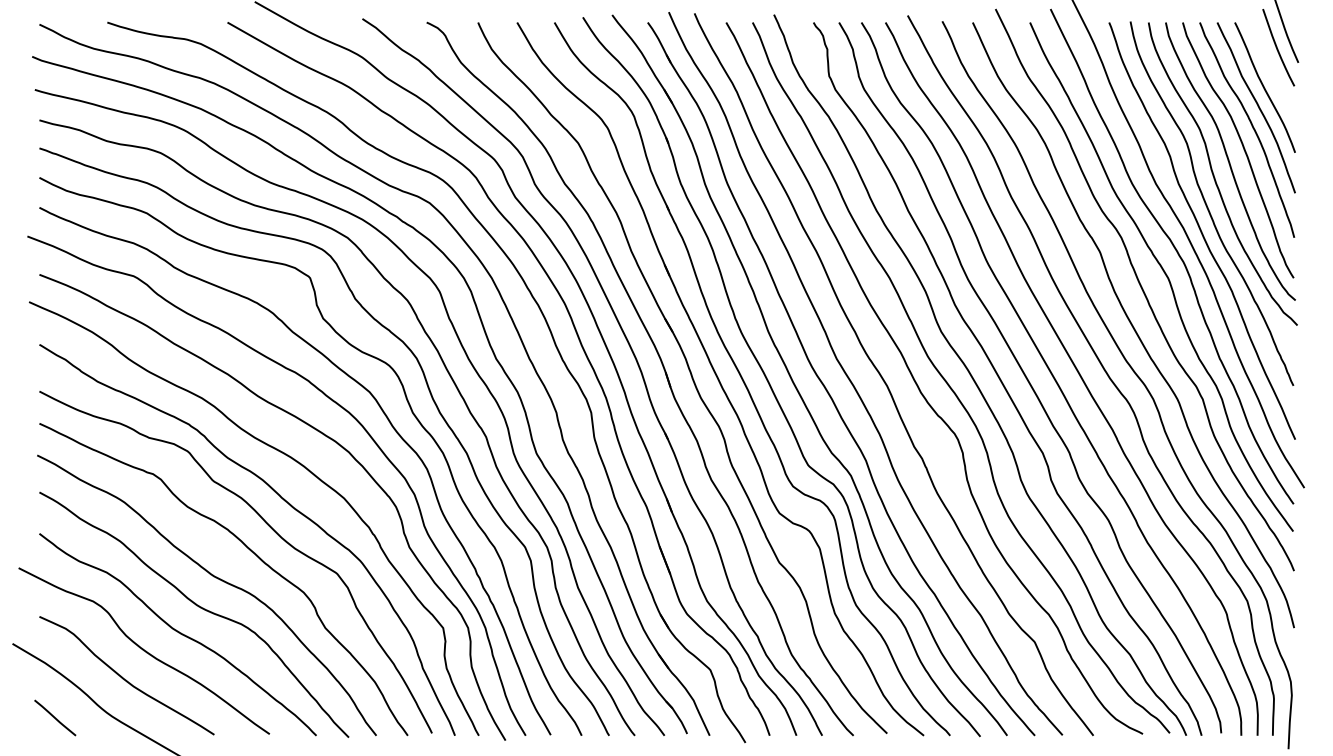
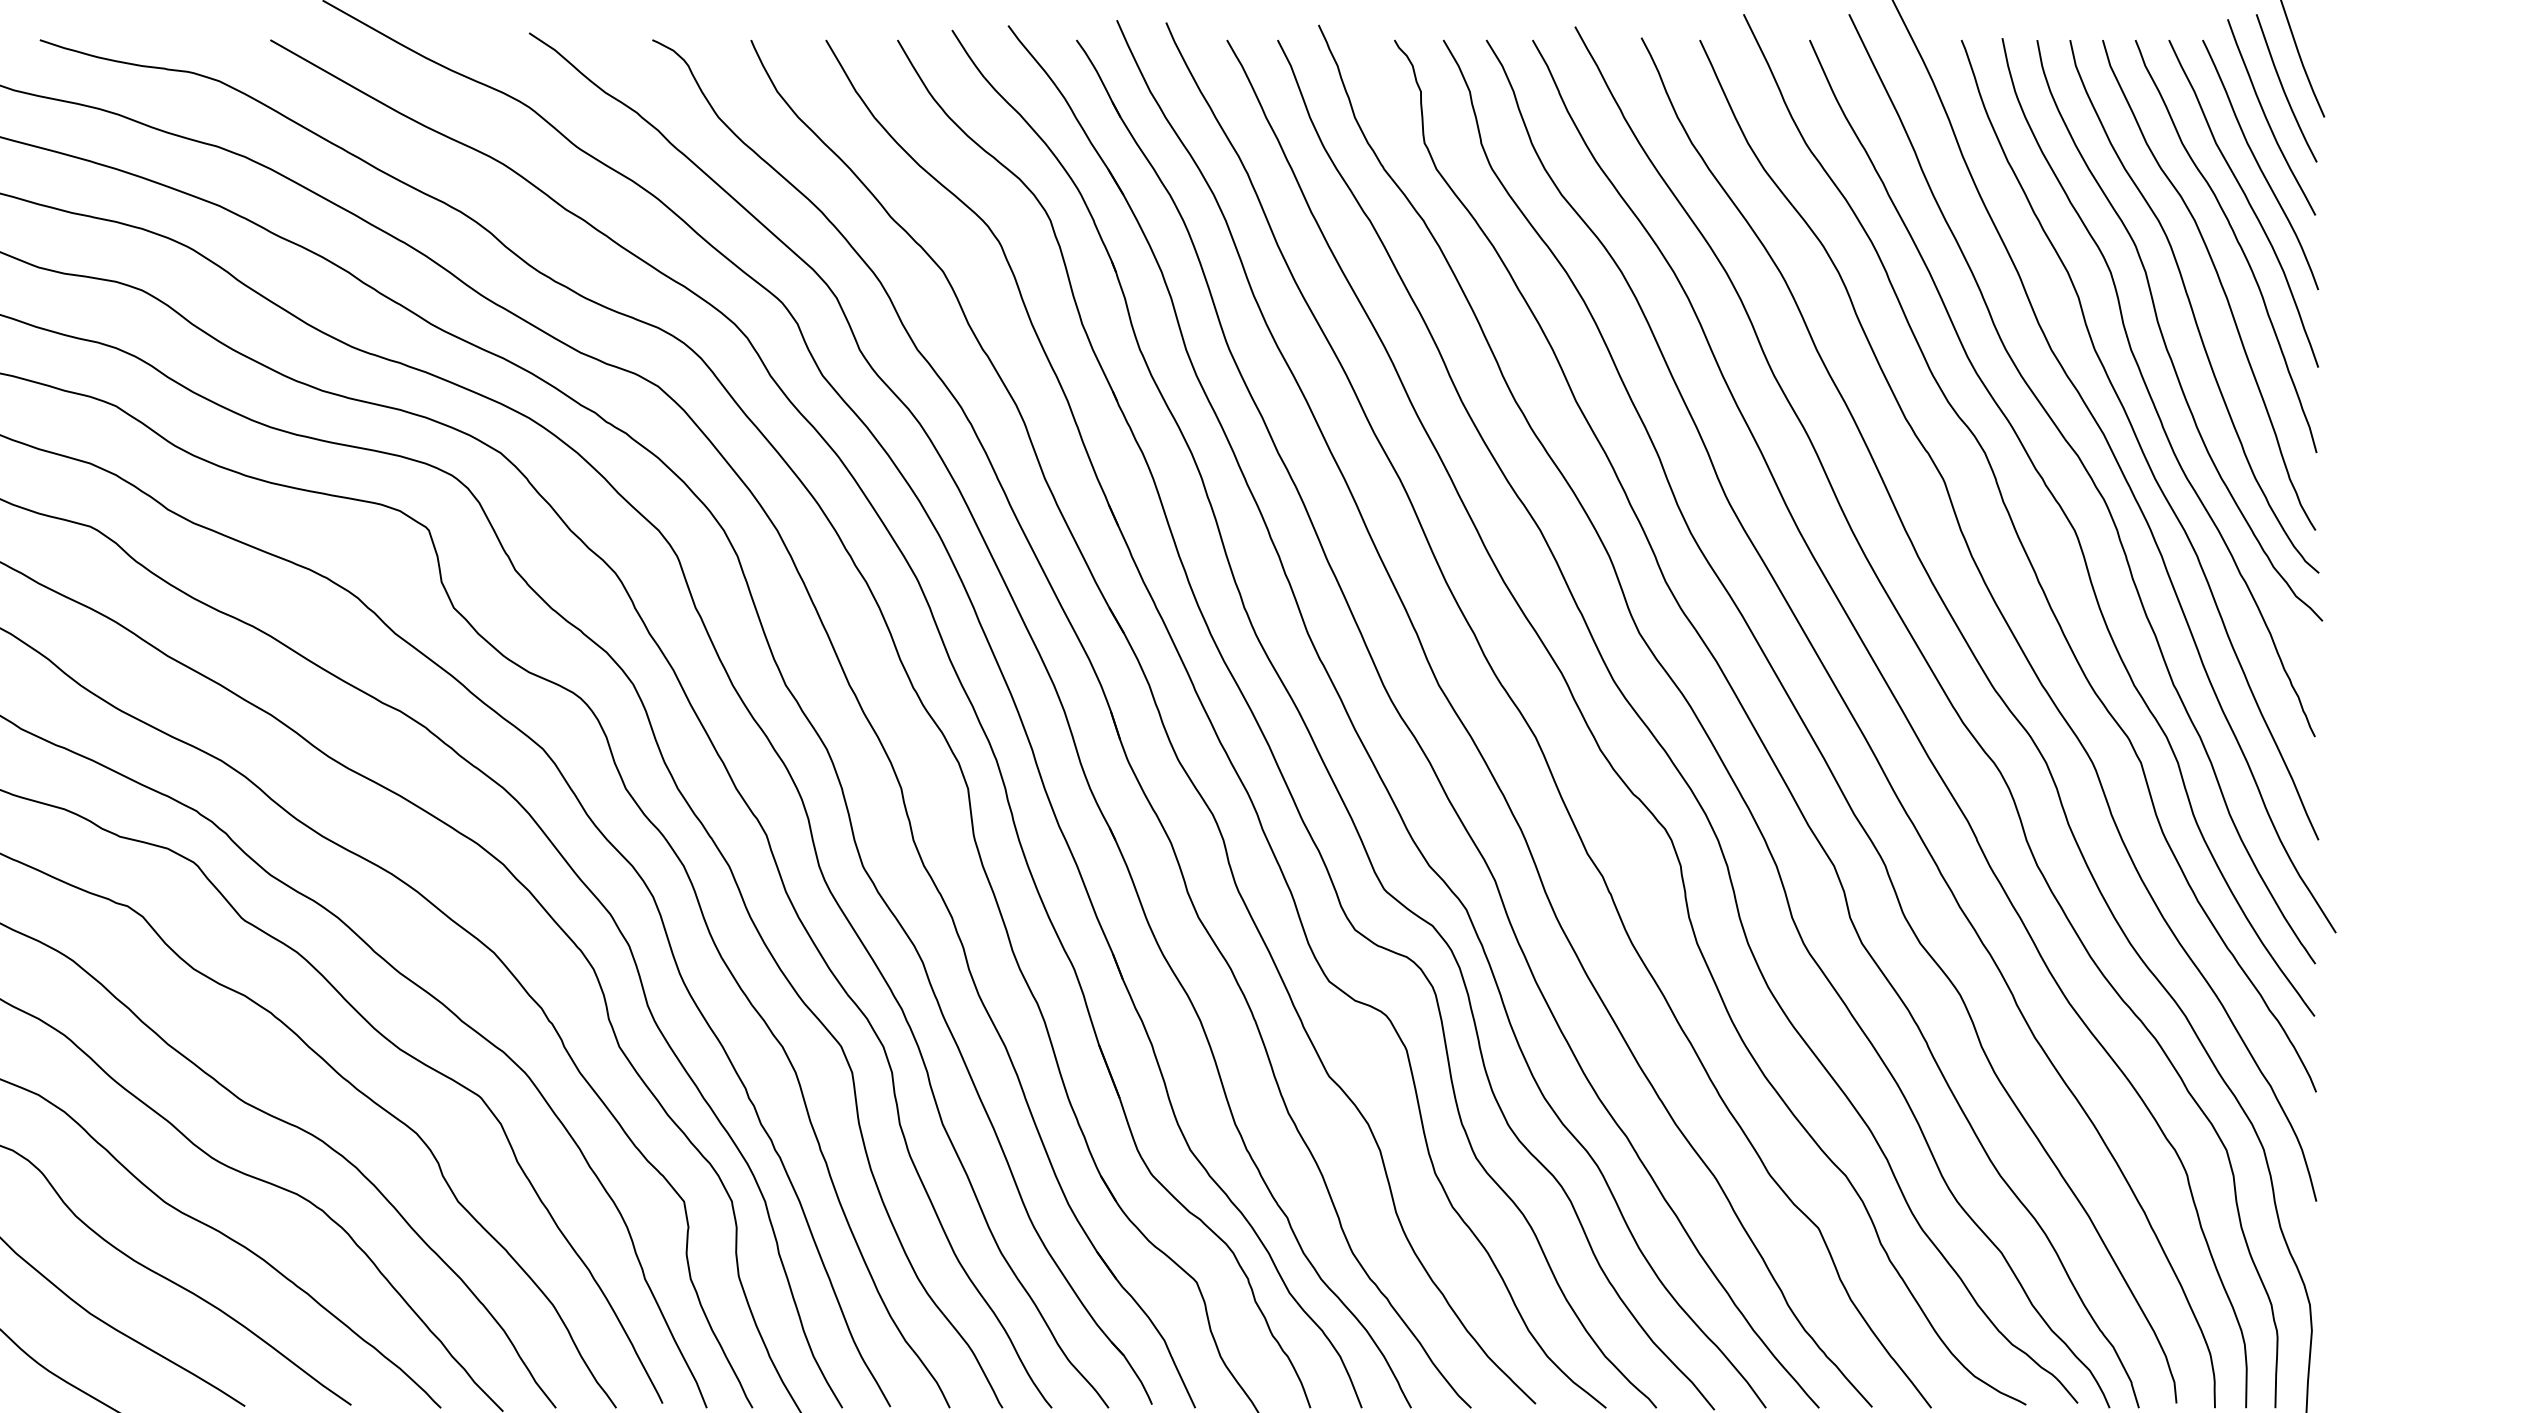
curve: (1269, 63) -> (2268, 118), added

